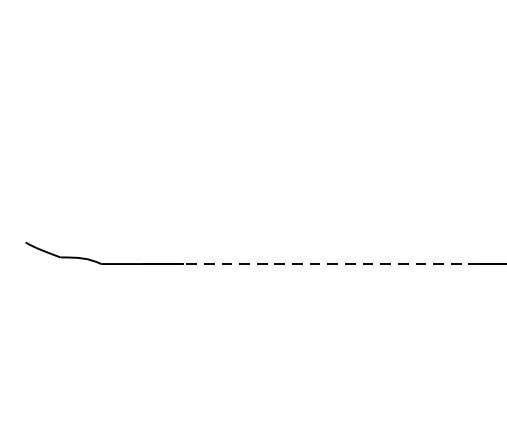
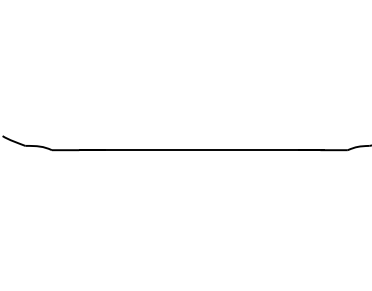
line: (324, 264) -> (197, 150), dashed -> solid

